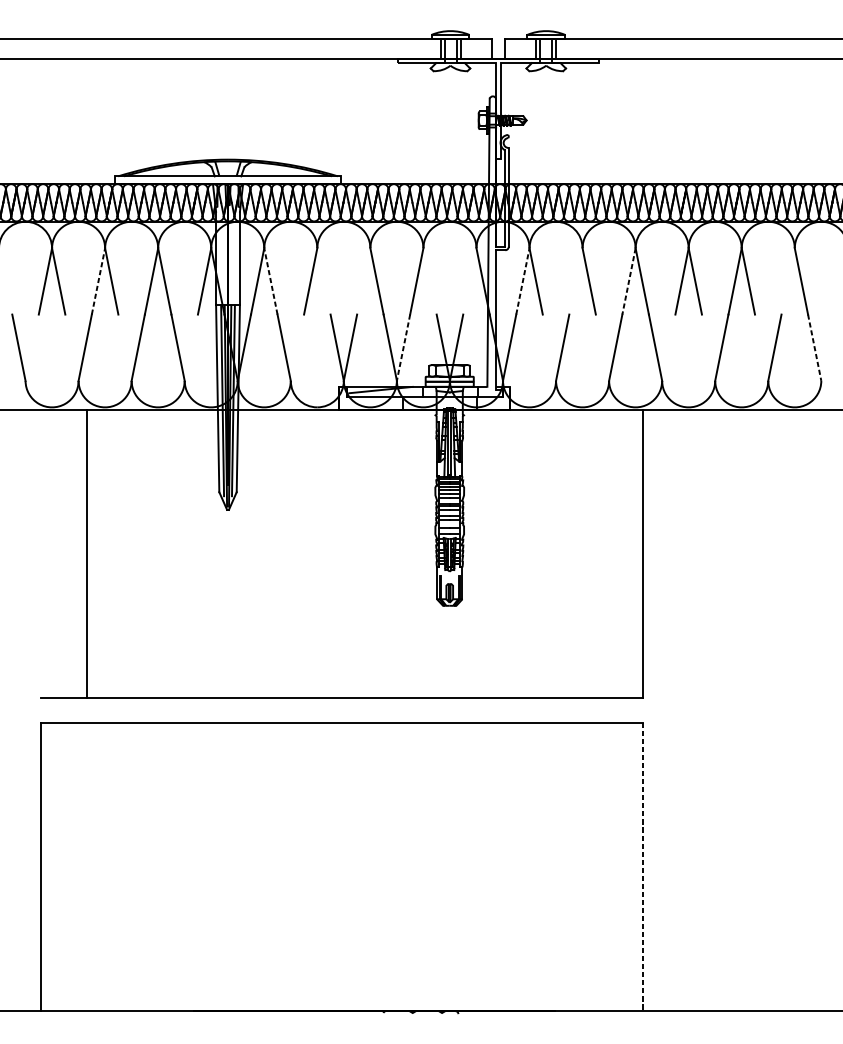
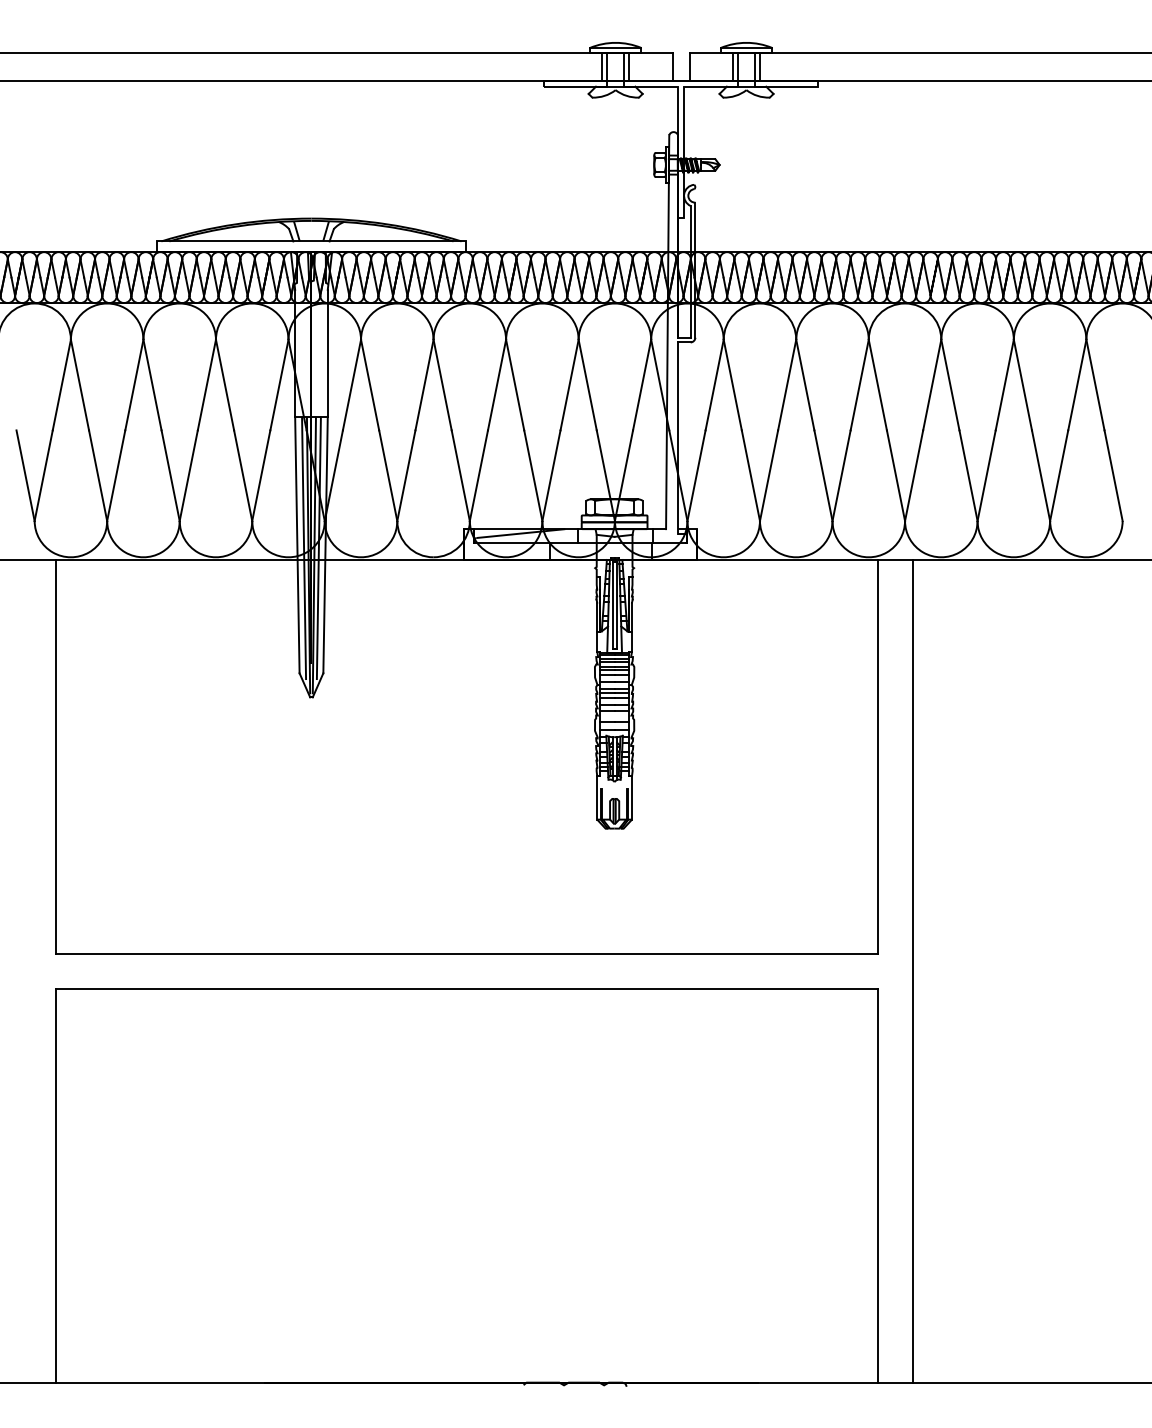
line: (98, 281) -> (134, 384), dashed -> solid
line: (271, 281) -> (370, 384), dashed -> solid
line: (323, 281) -> (442, 384), added
line: (363, 281) -> (496, 384), added
line: (429, 281) -> (587, 384), added
line: (470, 281) -> (642, 384), added
line: (522, 281) -> (714, 384), dashed -> solid
line: (576, 281) -> (787, 384), added
line: (628, 281) -> (859, 385), dashed -> solid
line: (788, 281) -> (1077, 384), added
line: (32, 347) -> (43, 475), added
line: (72, 347) -> (98, 475), added
line: (124, 347) -> (170, 475), added
line: (191, 347) -> (261, 475), added
line: (297, 347) -> (406, 475), added
line: (549, 347) -> (750, 475), added
line: (602, 347) -> (823, 475), added
line: (669, 347) -> (914, 475), added
line: (708, 347) -> (968, 475), added
line: (761, 347) -> (1040, 475), added
line: (403, 348) -> (551, 476), dashed -> solid
line: (814, 348) -> (1113, 476), dashed -> solid
line: (87, 553) -> (56, 757), moved
line: (667, 710) -> (912, 971), added
line: (642, 867) -> (878, 1186), dashed -> solid

